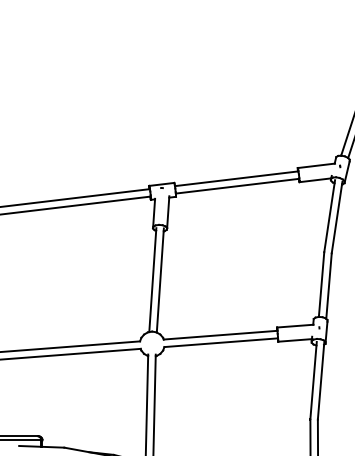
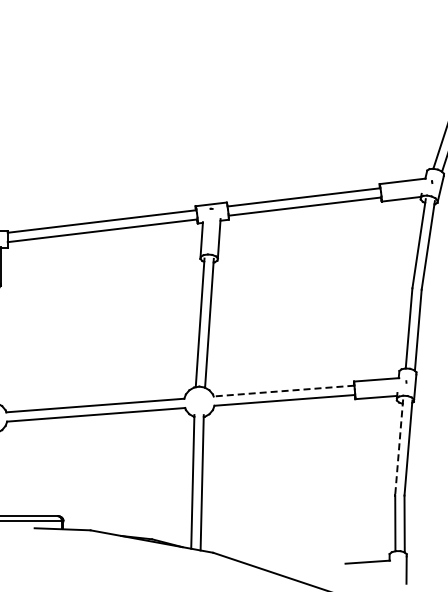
line: (220, 335) -> (284, 391), solid -> dashed
line: (313, 380) -> (399, 447), solid -> dashed

